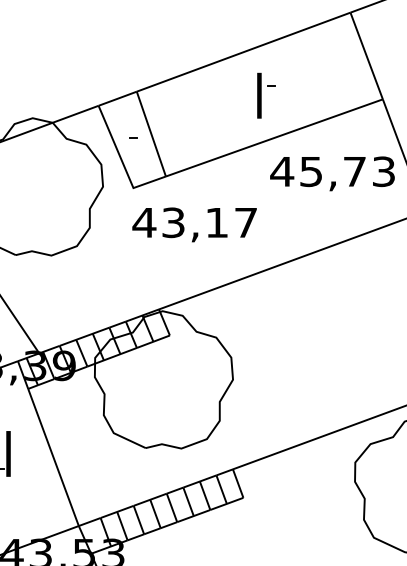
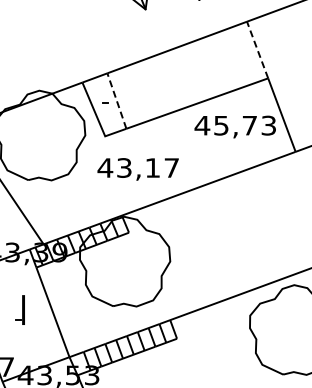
line: (366, 56) -> (257, 50), solid -> dashed
part: (267, 94) -> (192, 75), removed
line: (150, 134) -> (116, 101), solid -> dashed
text: (193, 225) -> (137, 169), moved

